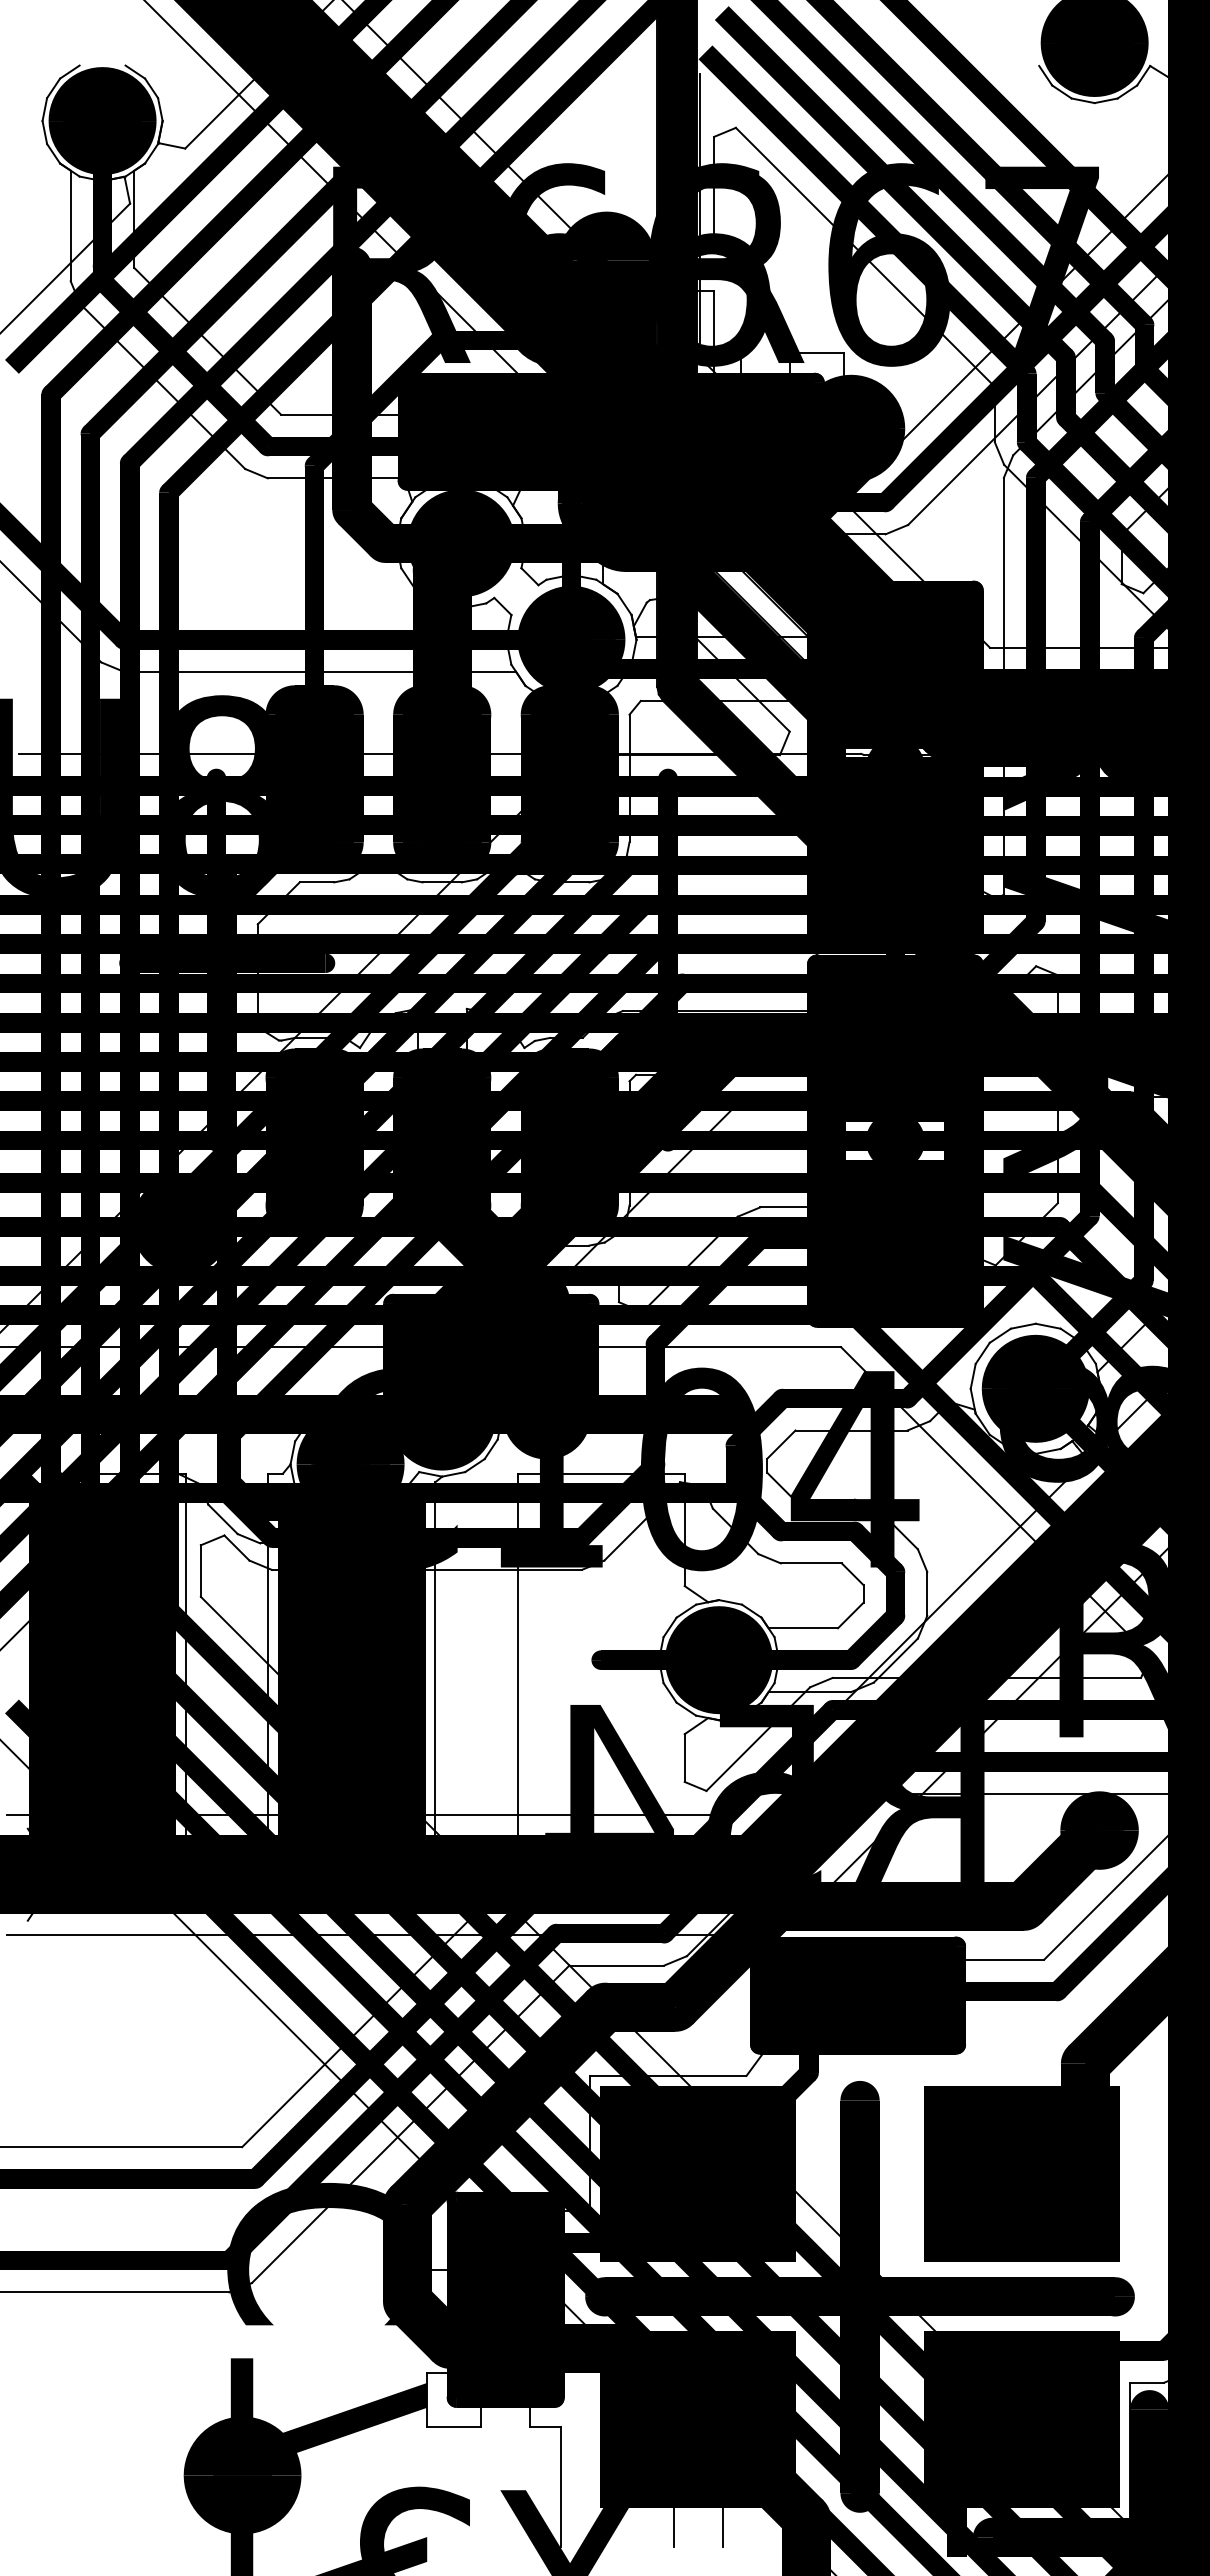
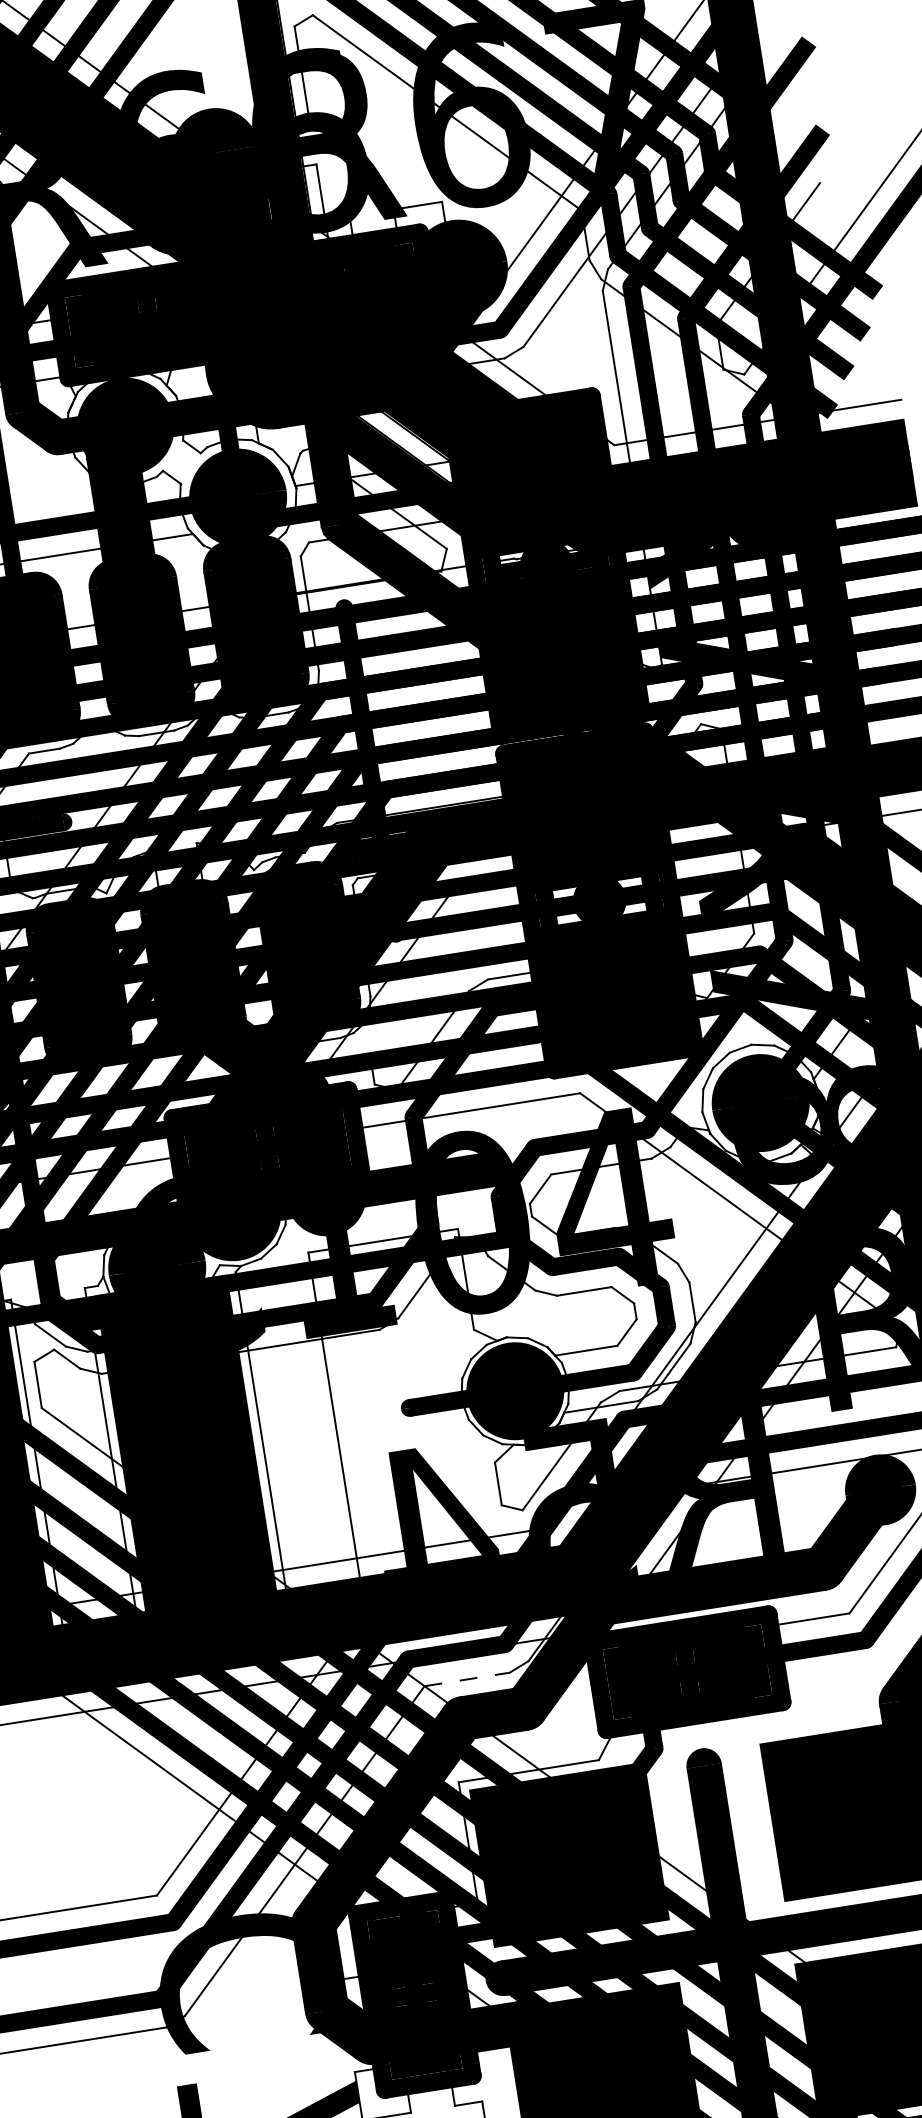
line: (617, 1965) -> (467, 1679), solid -> dashed

